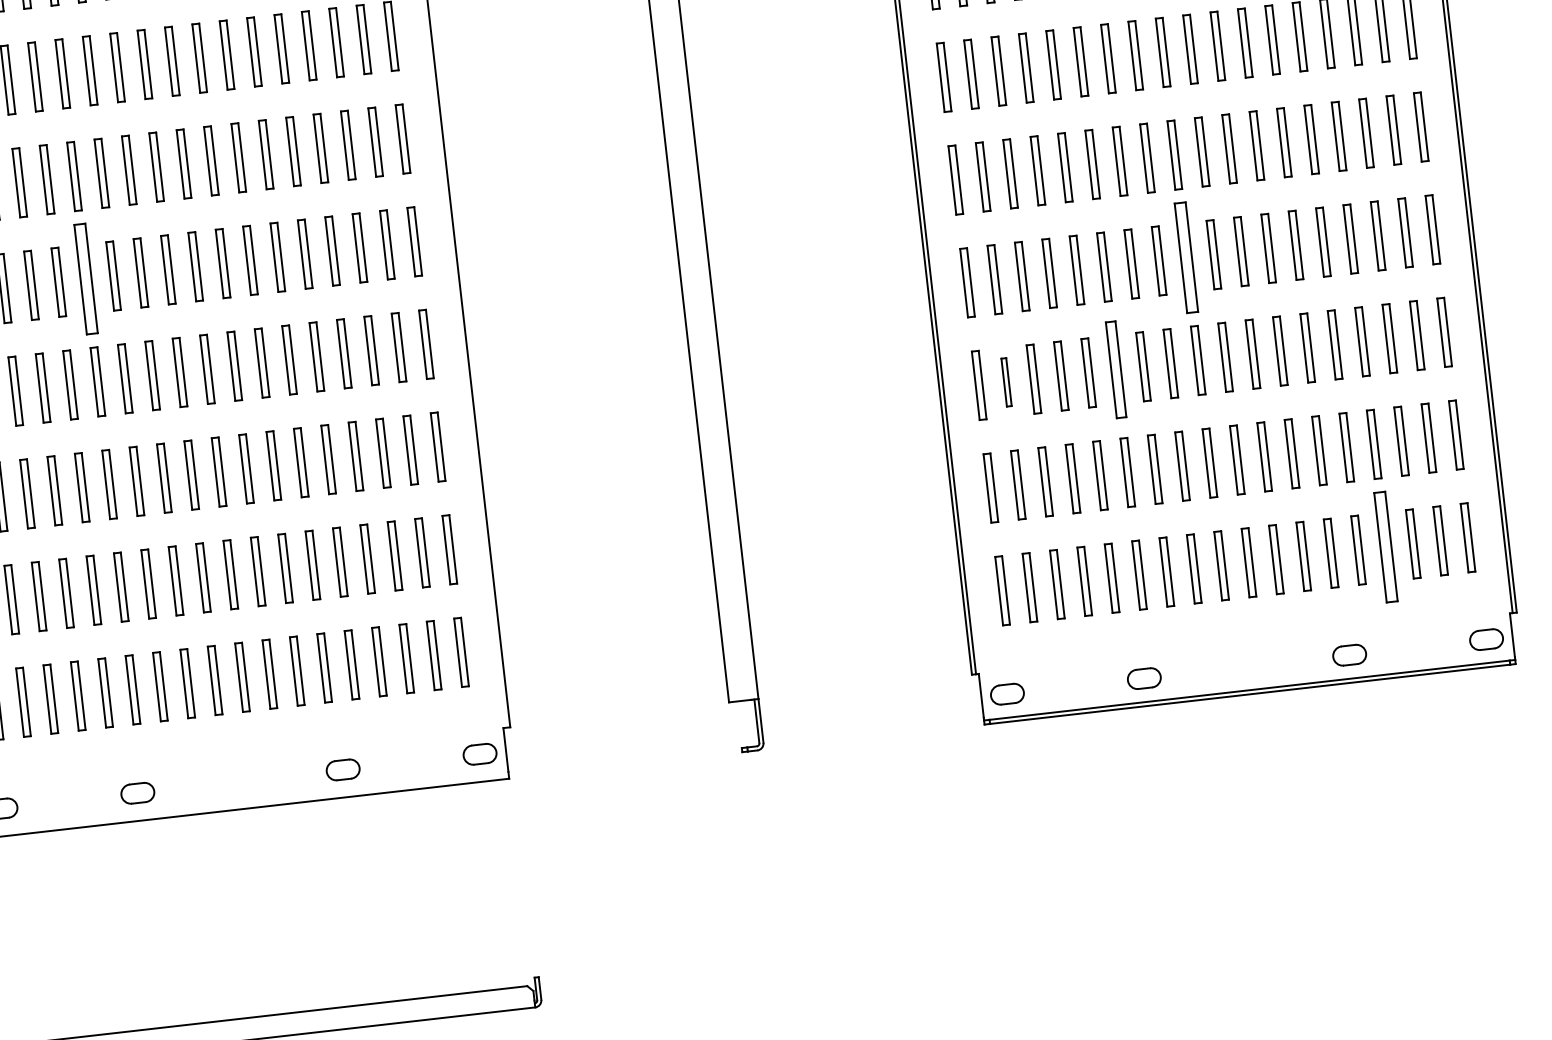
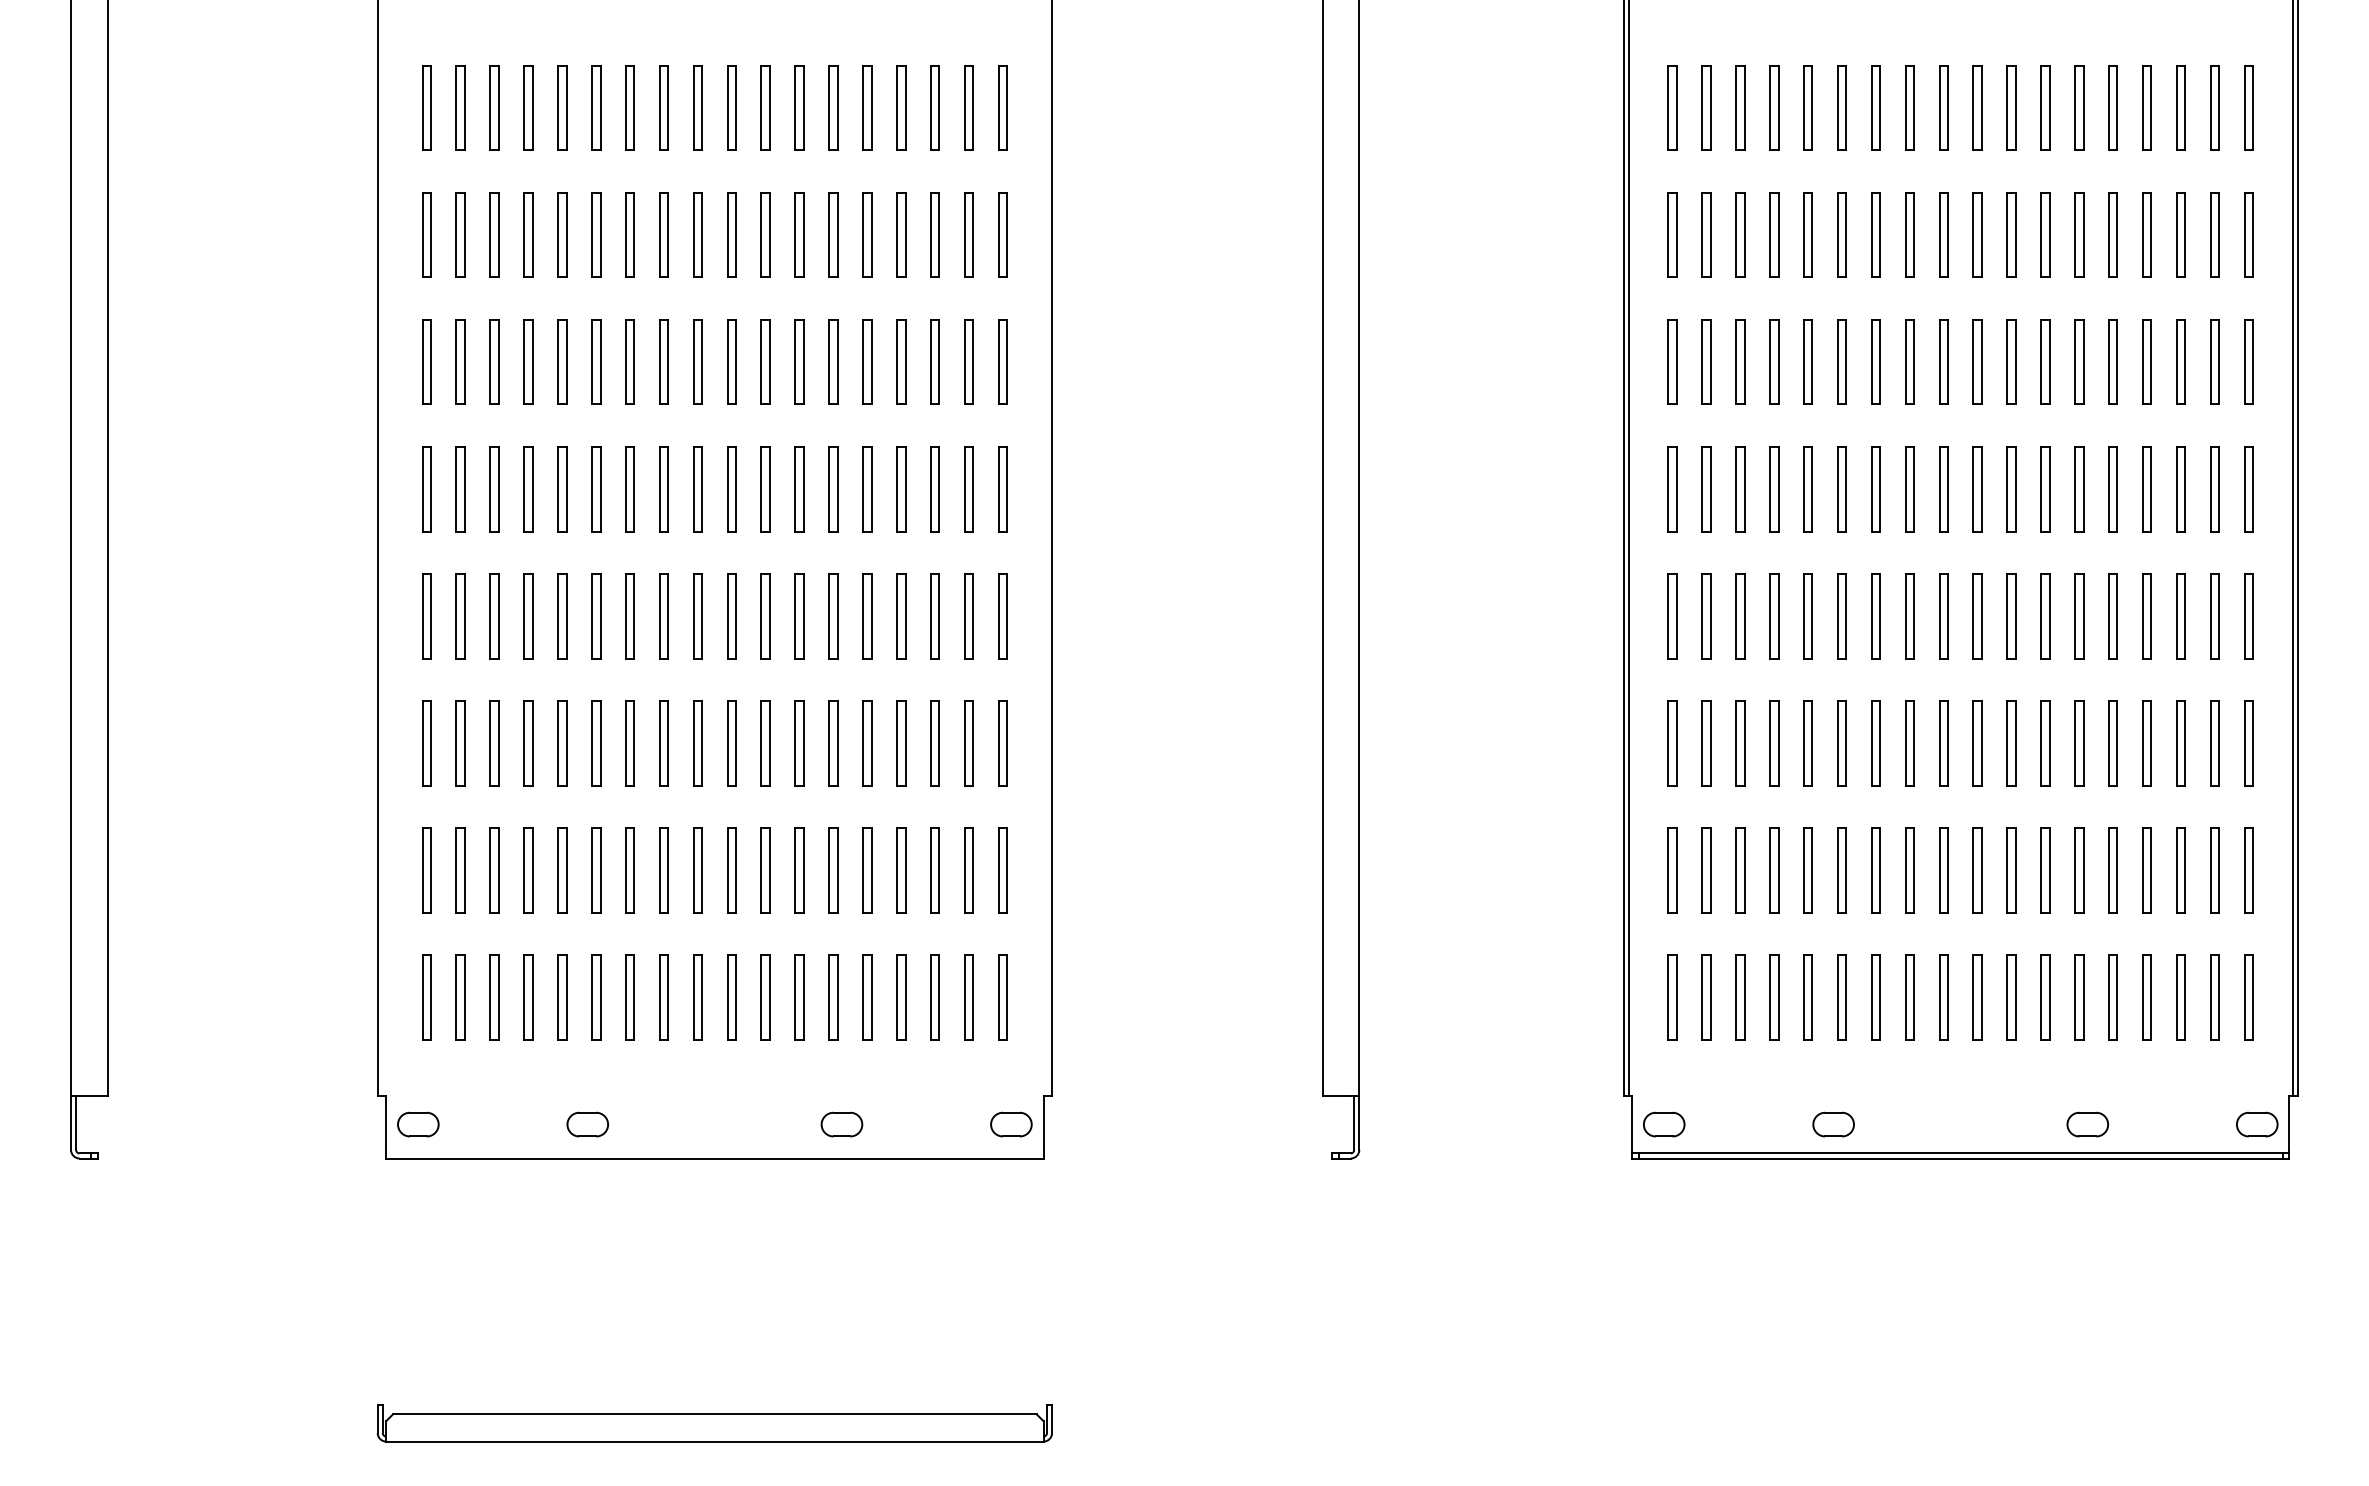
part: (1186, 258) -> (1943, 616), size x0.62
part: (86, 279) -> (596, 489), size x0.62
part: (1115, 370) -> (1841, 743), size x0.71
part: (1006, 382) -> (1706, 743), size x1.43
part: (1385, 547) -> (2146, 997), size x0.62

